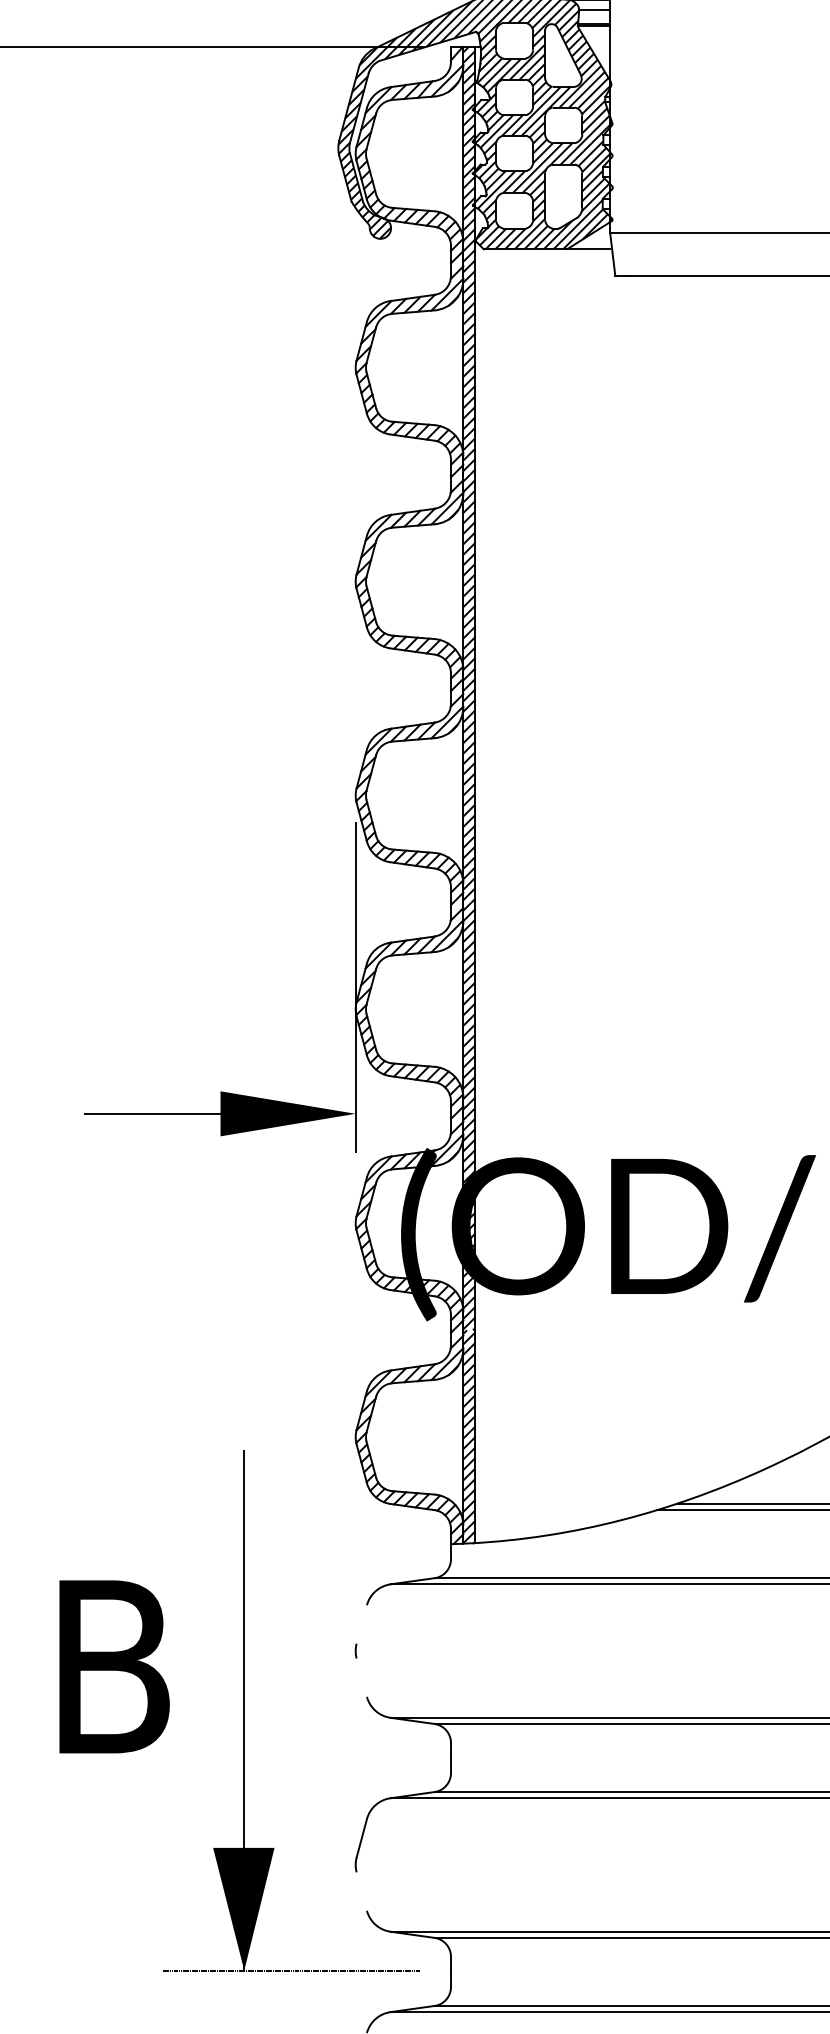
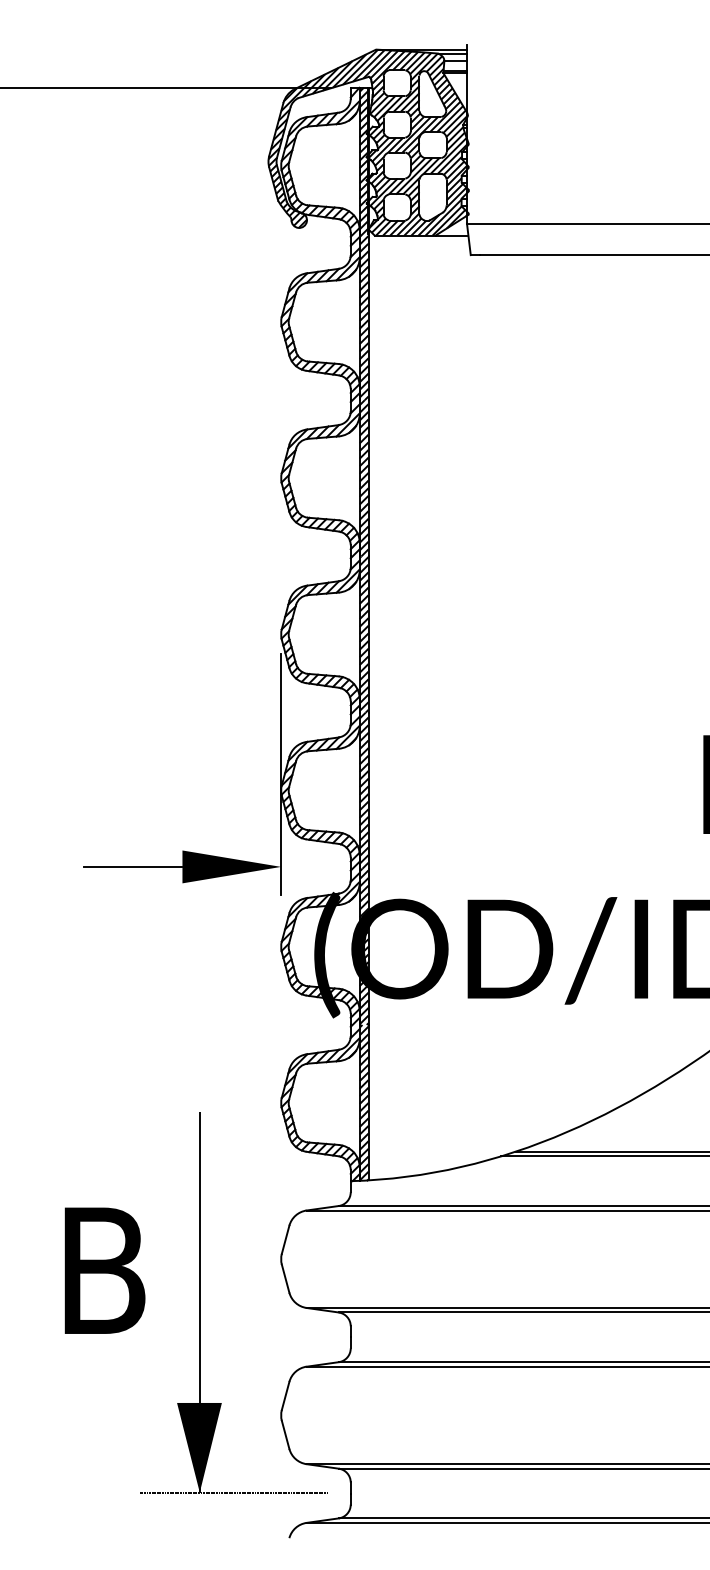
line: (361, 1624) -> (285, 1239), added
line: (361, 1677) -> (285, 1278), added
line: (361, 1891) -> (285, 1434), added

